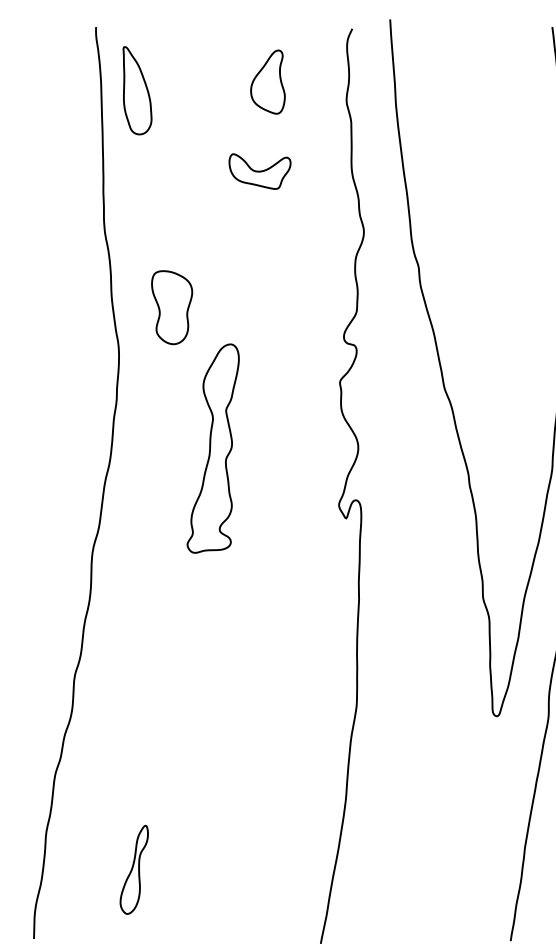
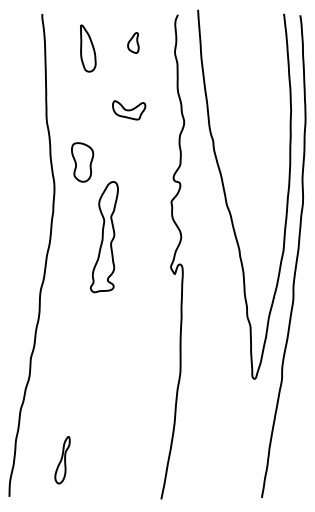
part: (268, 81) -> (133, 42), size x0.6
part: (137, 90) -> (88, 48), moved
part: (260, 171) -> (129, 110), moved

